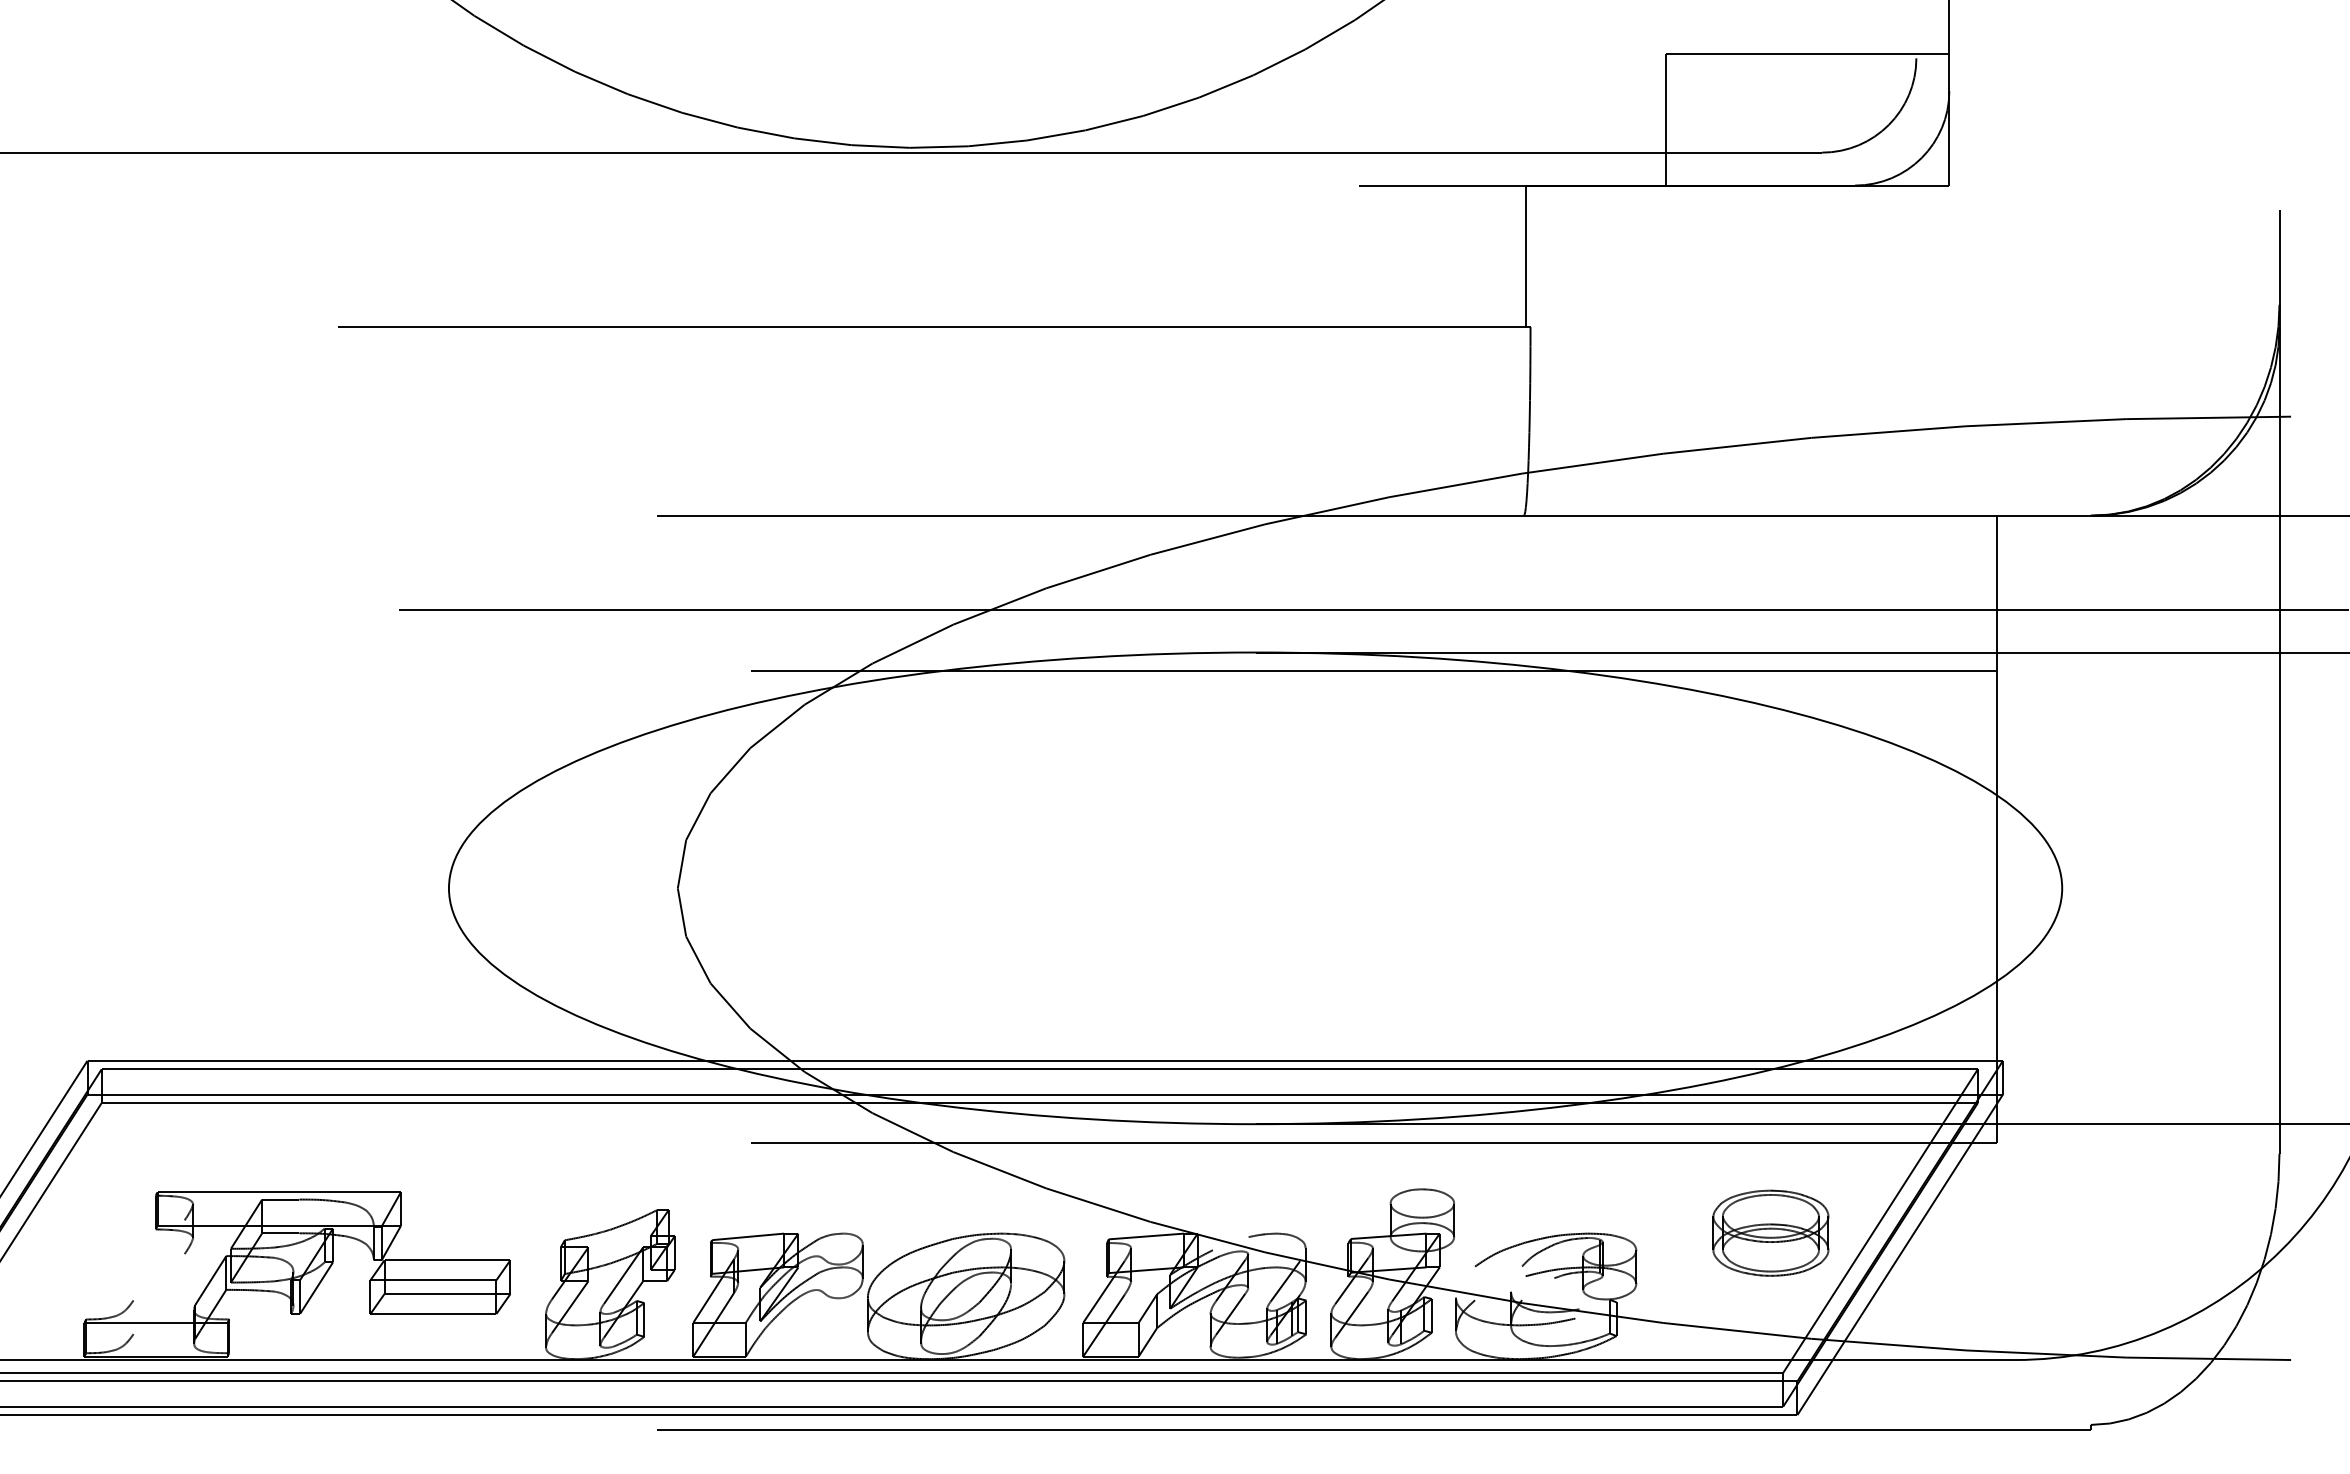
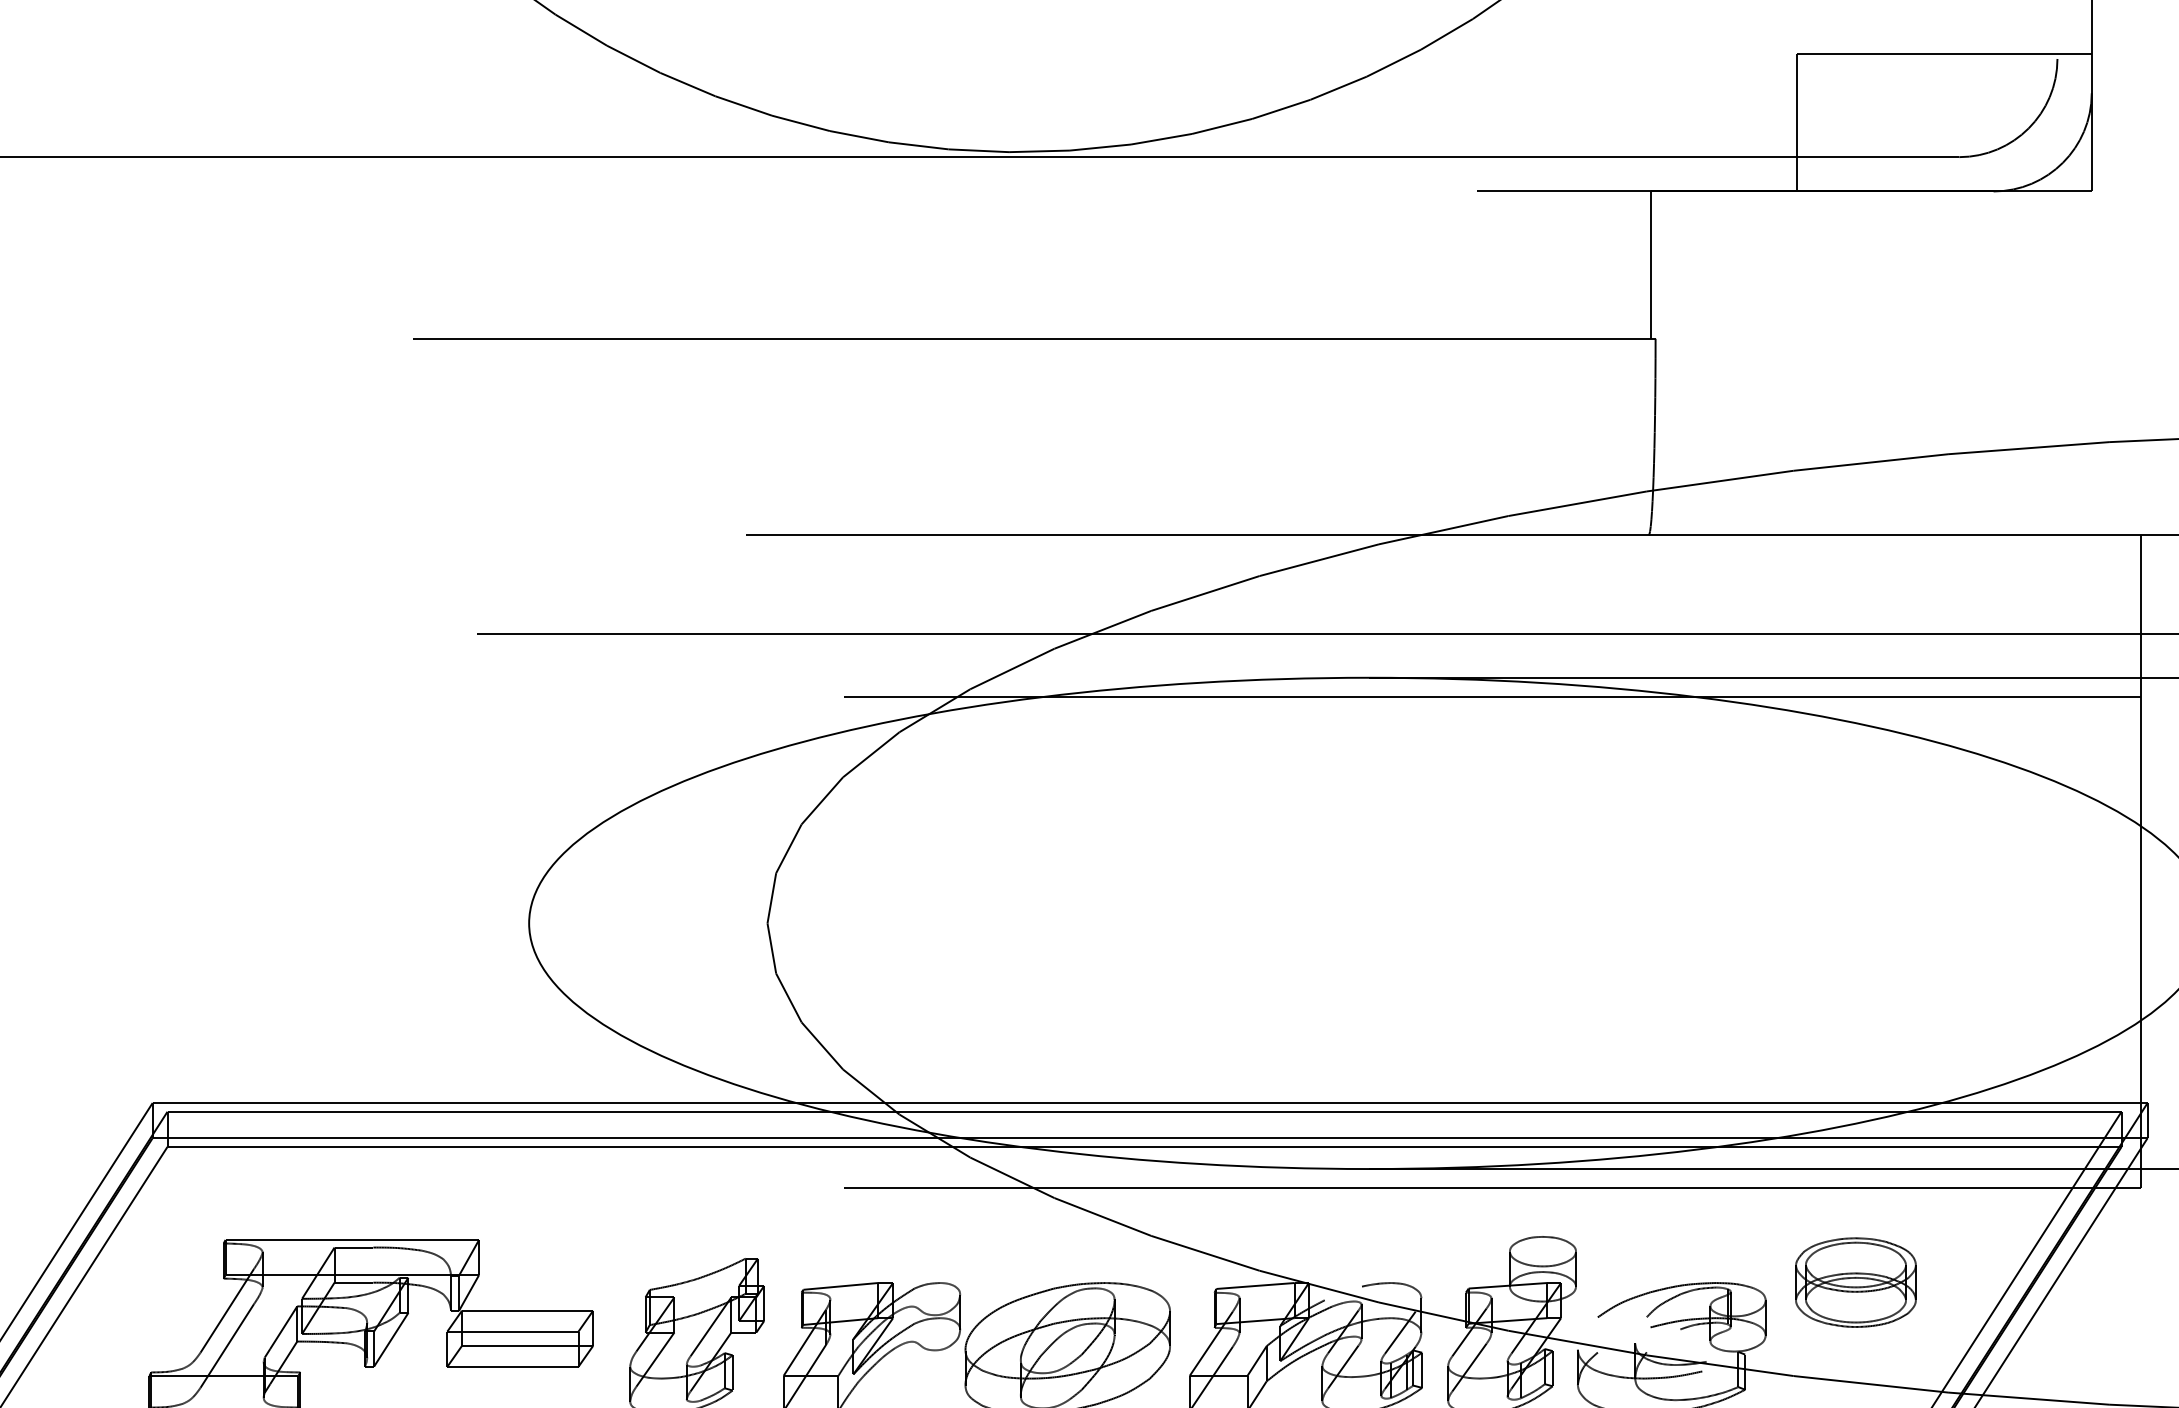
part: (1770, 1232) -> (1855, 1281), moved
line: (158, 1260) -> (226, 1310), added
line: (158, 1294) -> (226, 1346), added

